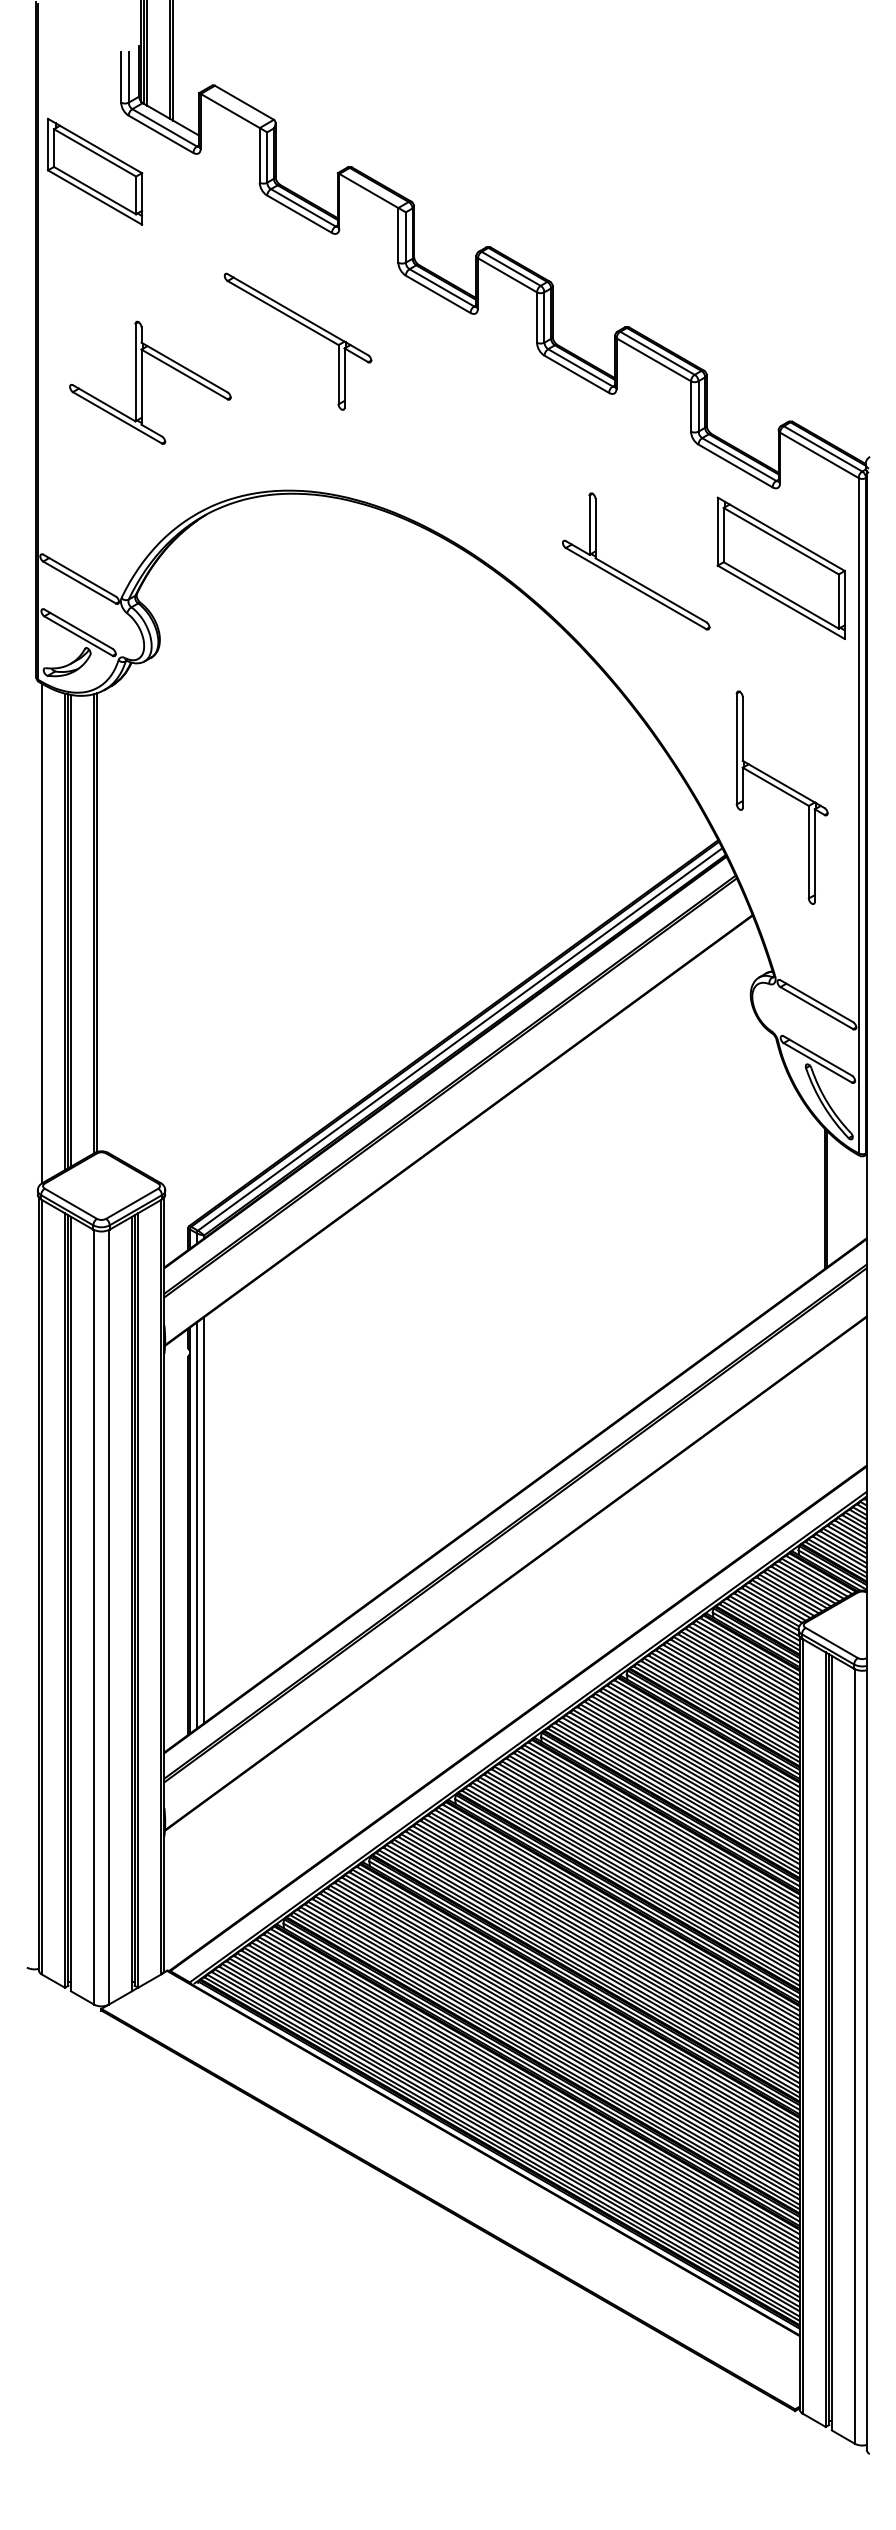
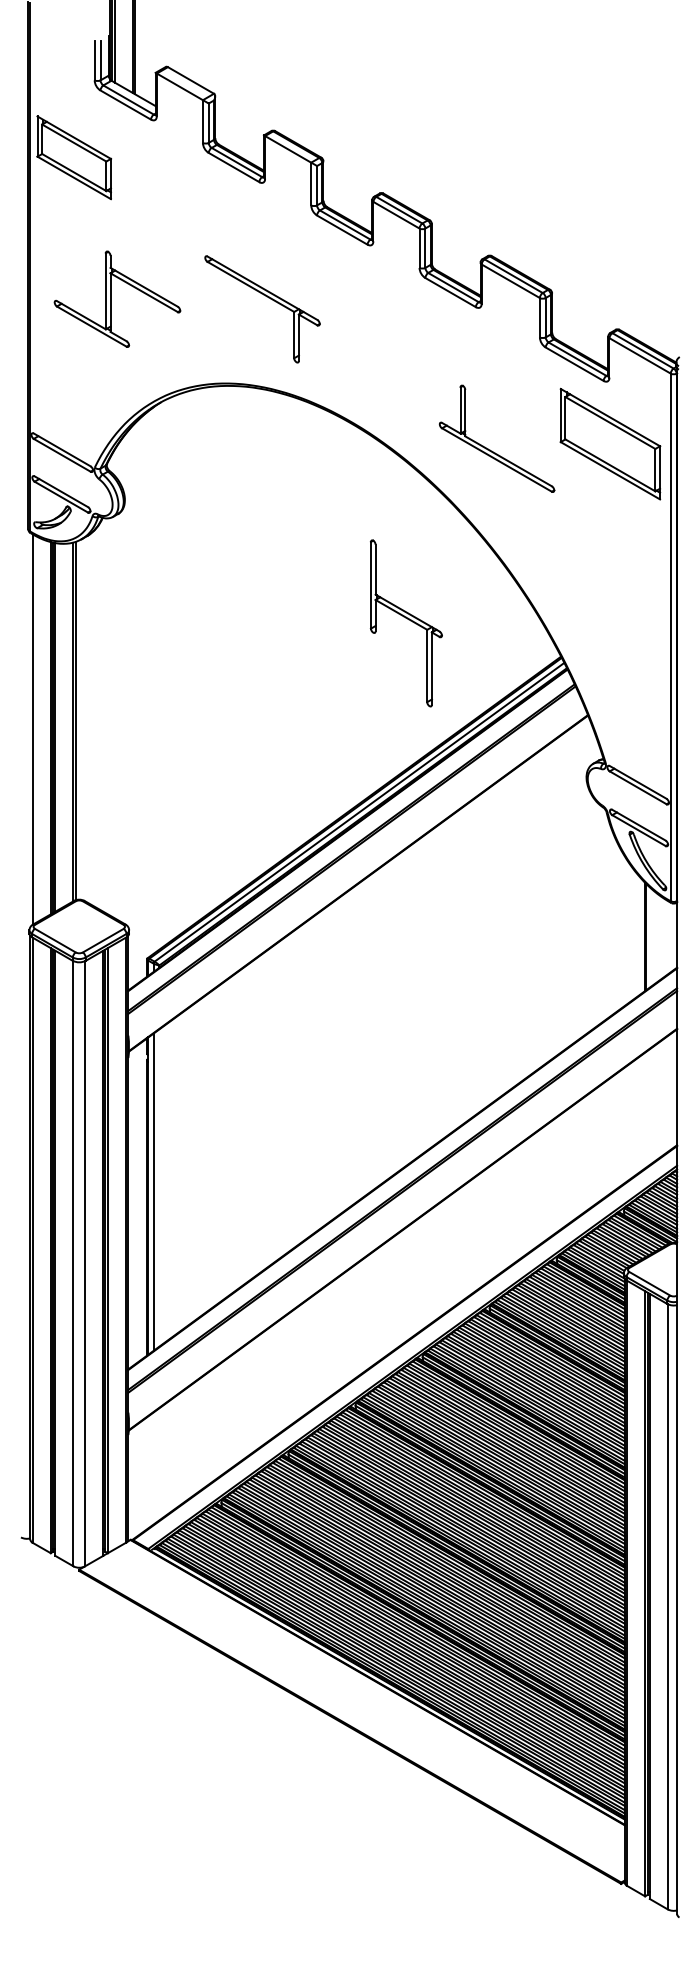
part: (94, 171) -> (73, 157), moved
part: (307, 328) -> (269, 299), moved
part: (781, 797) -> (405, 623), moved
line: (204, 1520) -> (159, 1188), removed

